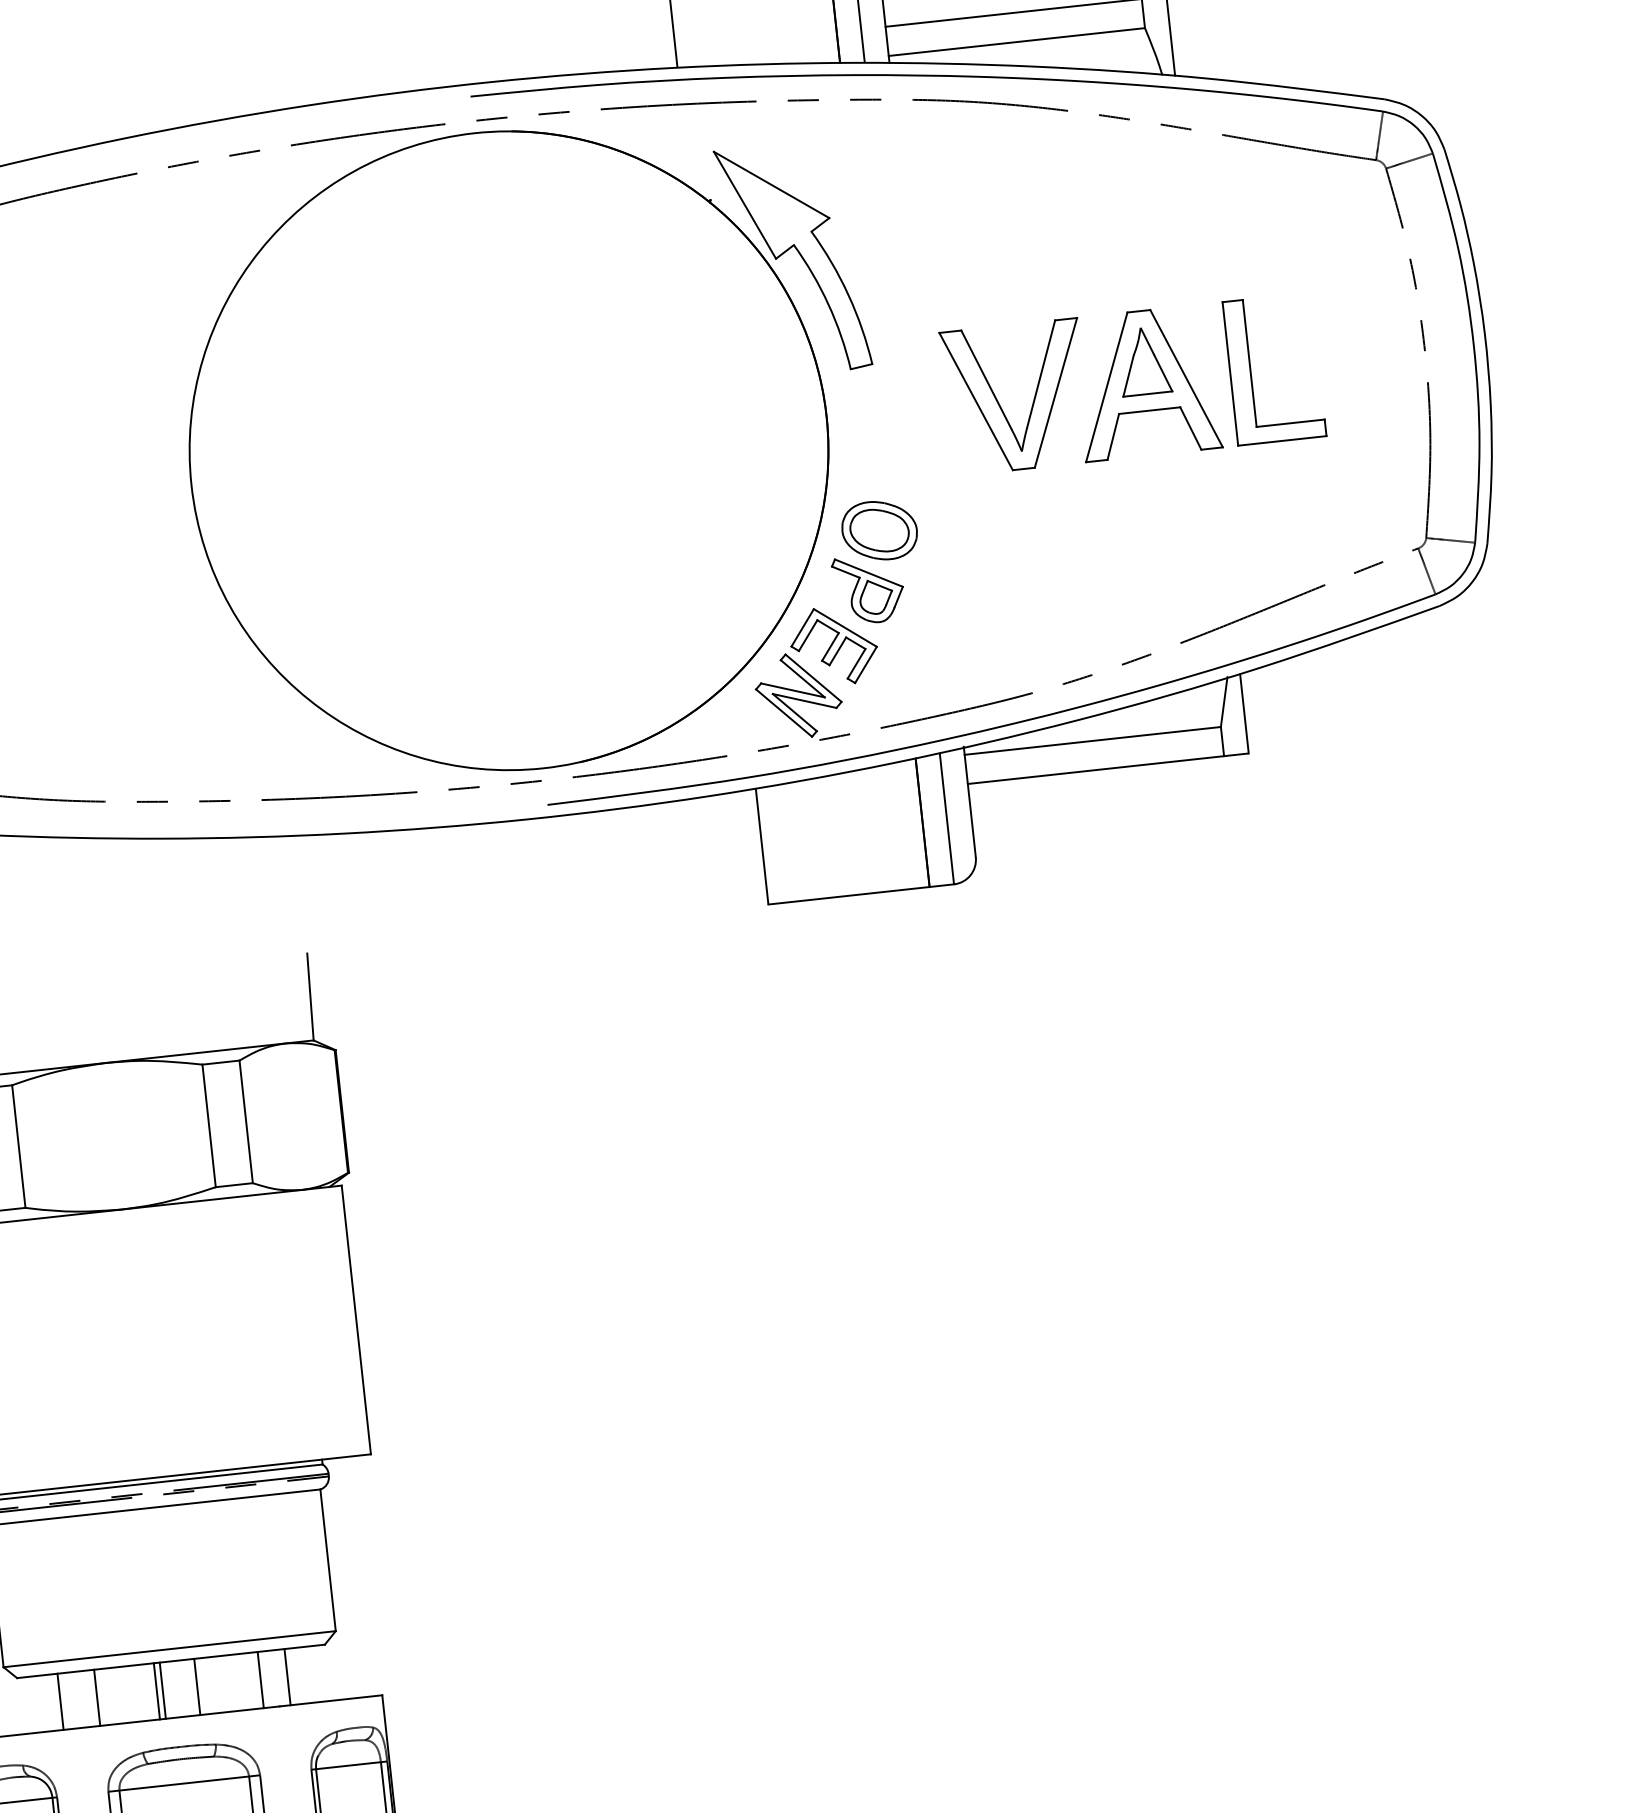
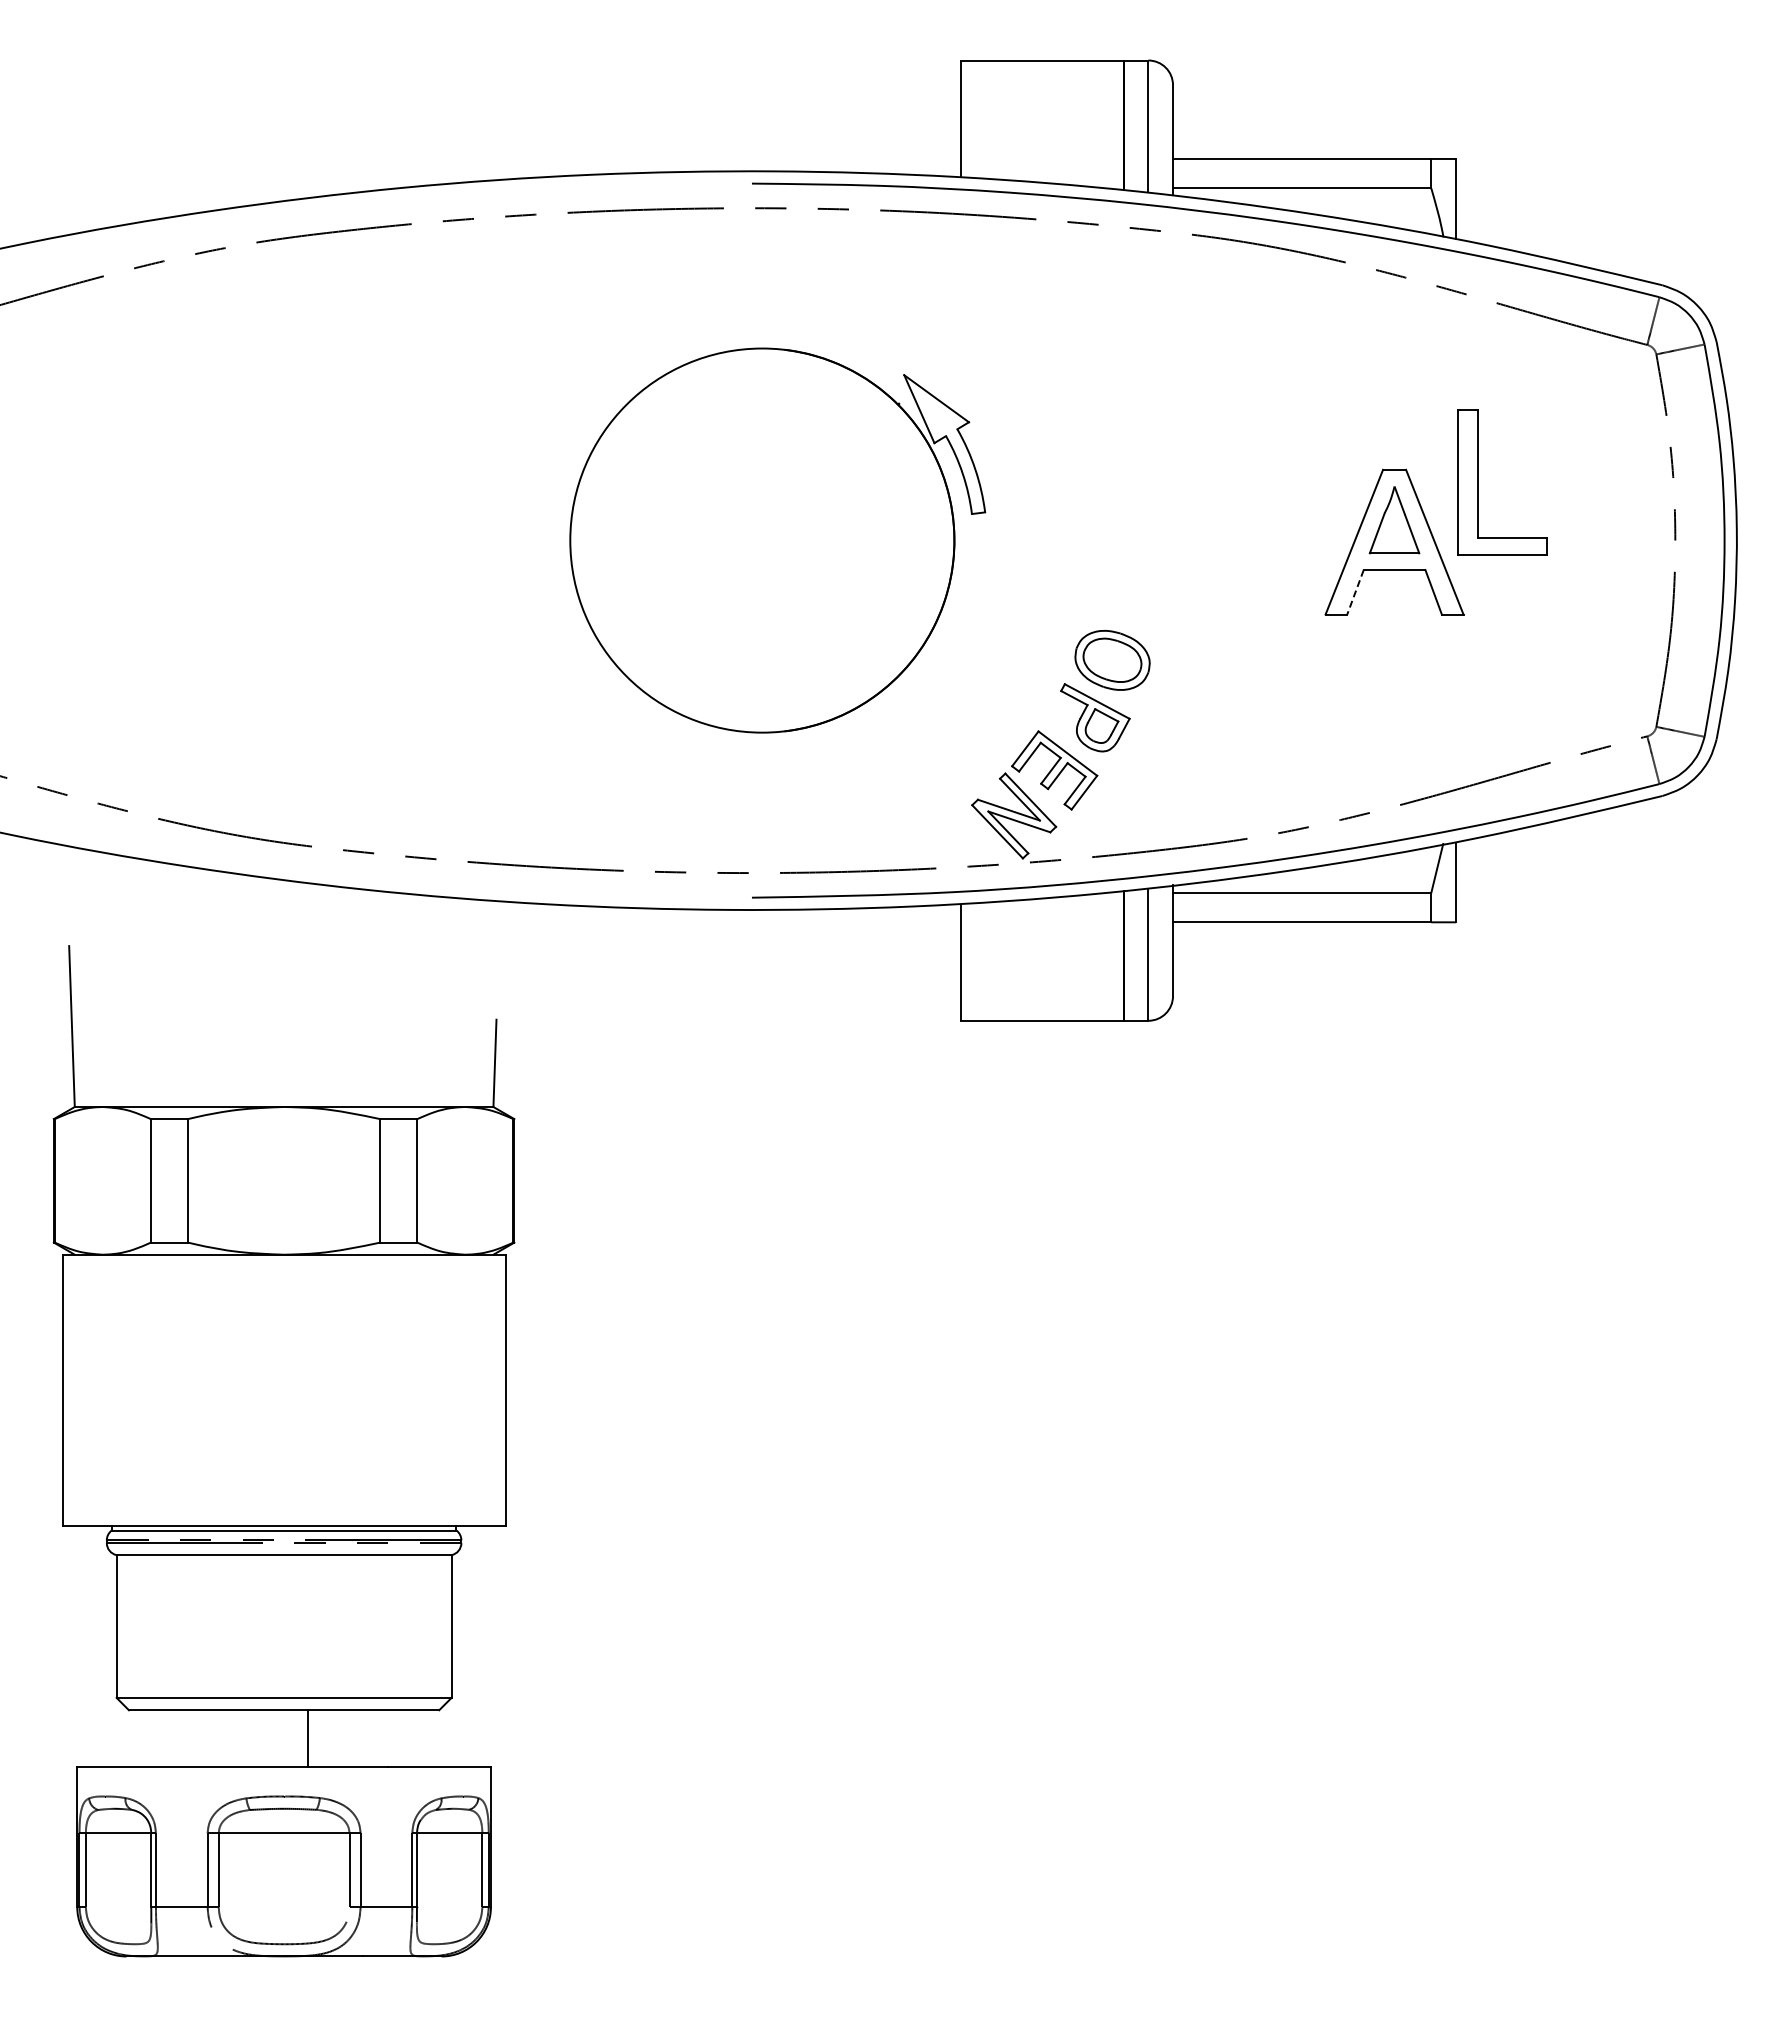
part: (1250, 372) -> (1478, 482), moved
part: (999, 402) -> (1245, 545), removed
line: (1113, 437) -> (1355, 592), solid -> dashed
part: (534, 447) -> (777, 540), size x0.6
line: (287, 1677) -> (398, 1738), removed
line: (260, 1679) -> (371, 1738), removed
line: (162, 1690) -> (272, 1738), removed
line: (156, 1691) -> (266, 1738), removed
line: (97, 1697) -> (206, 1738), removed
line: (60, 1701) -> (169, 1738), removed

